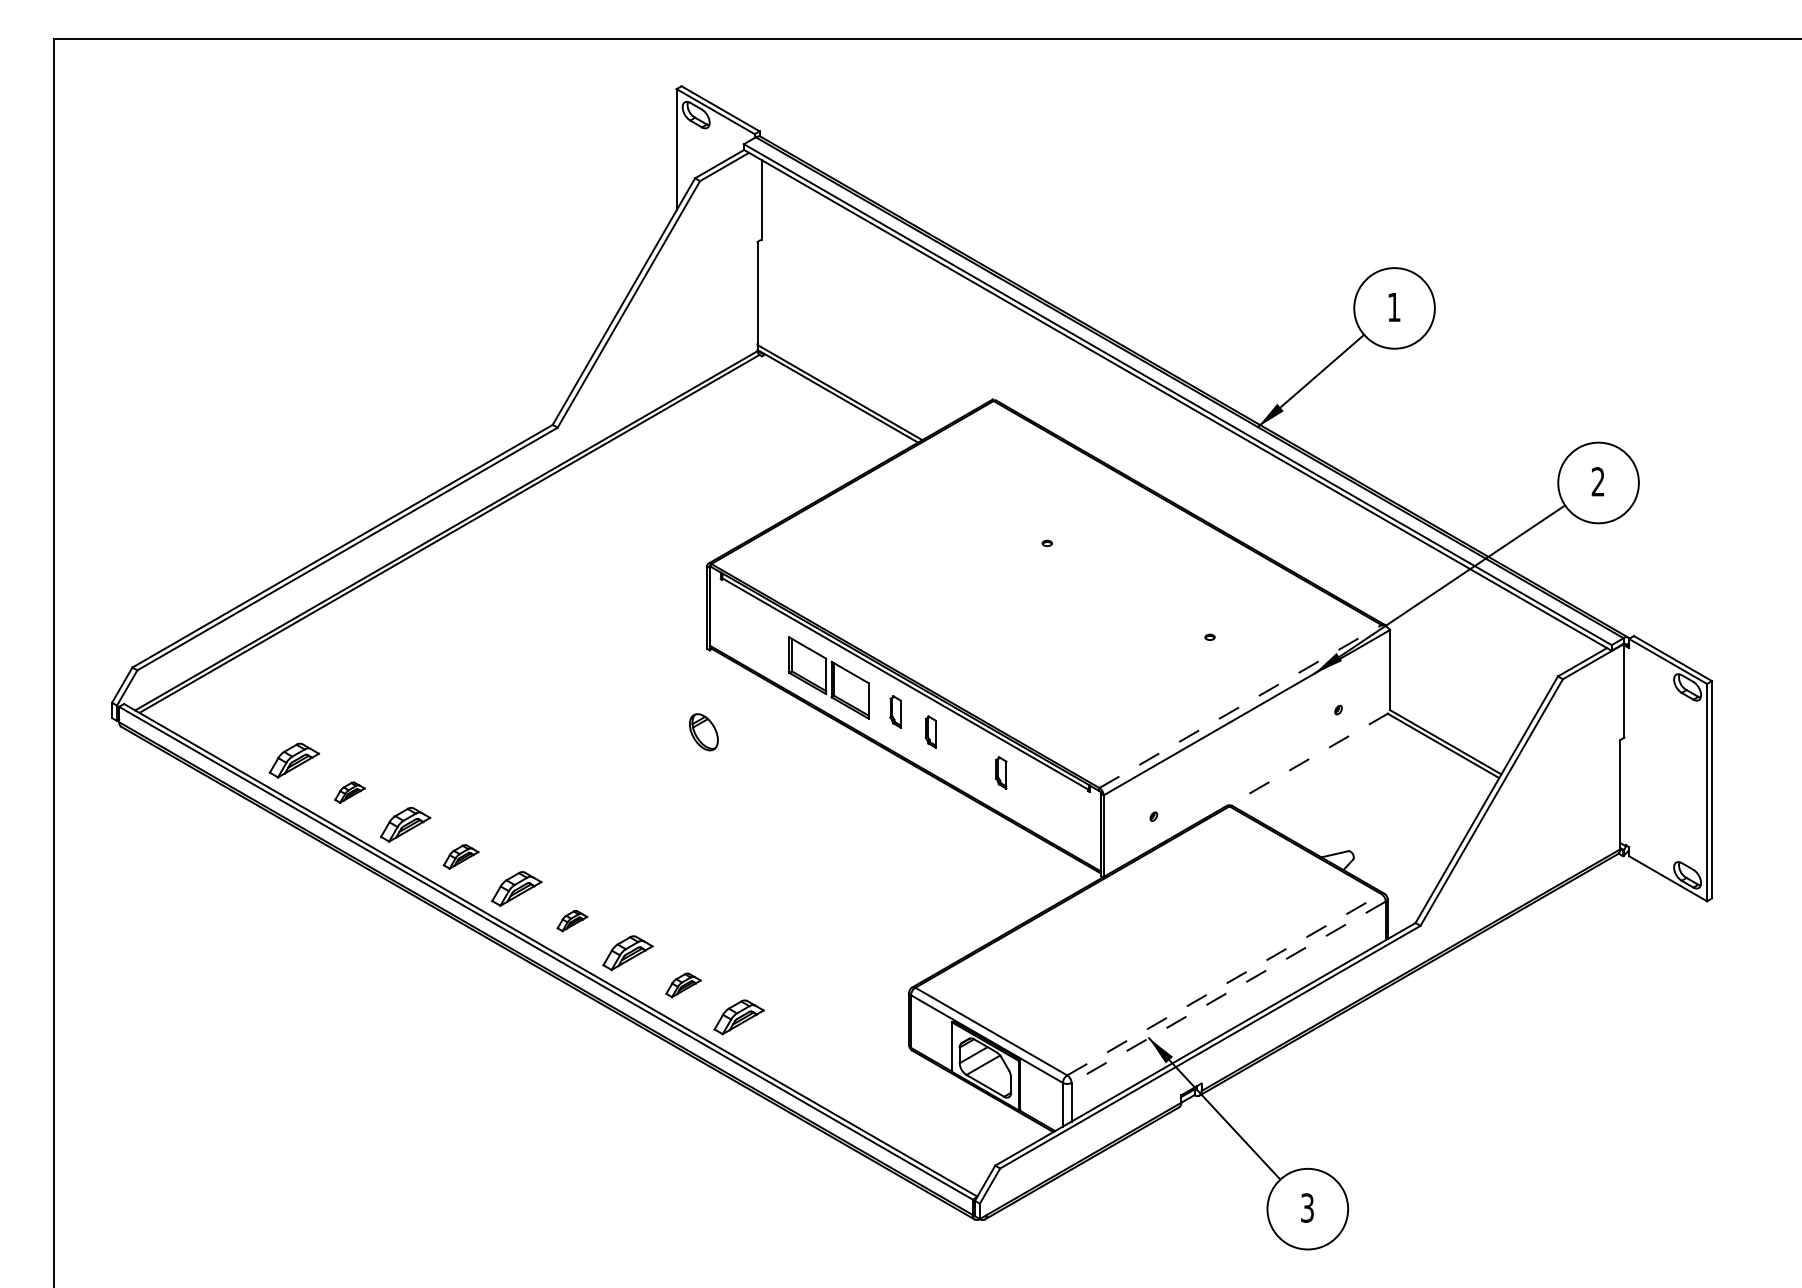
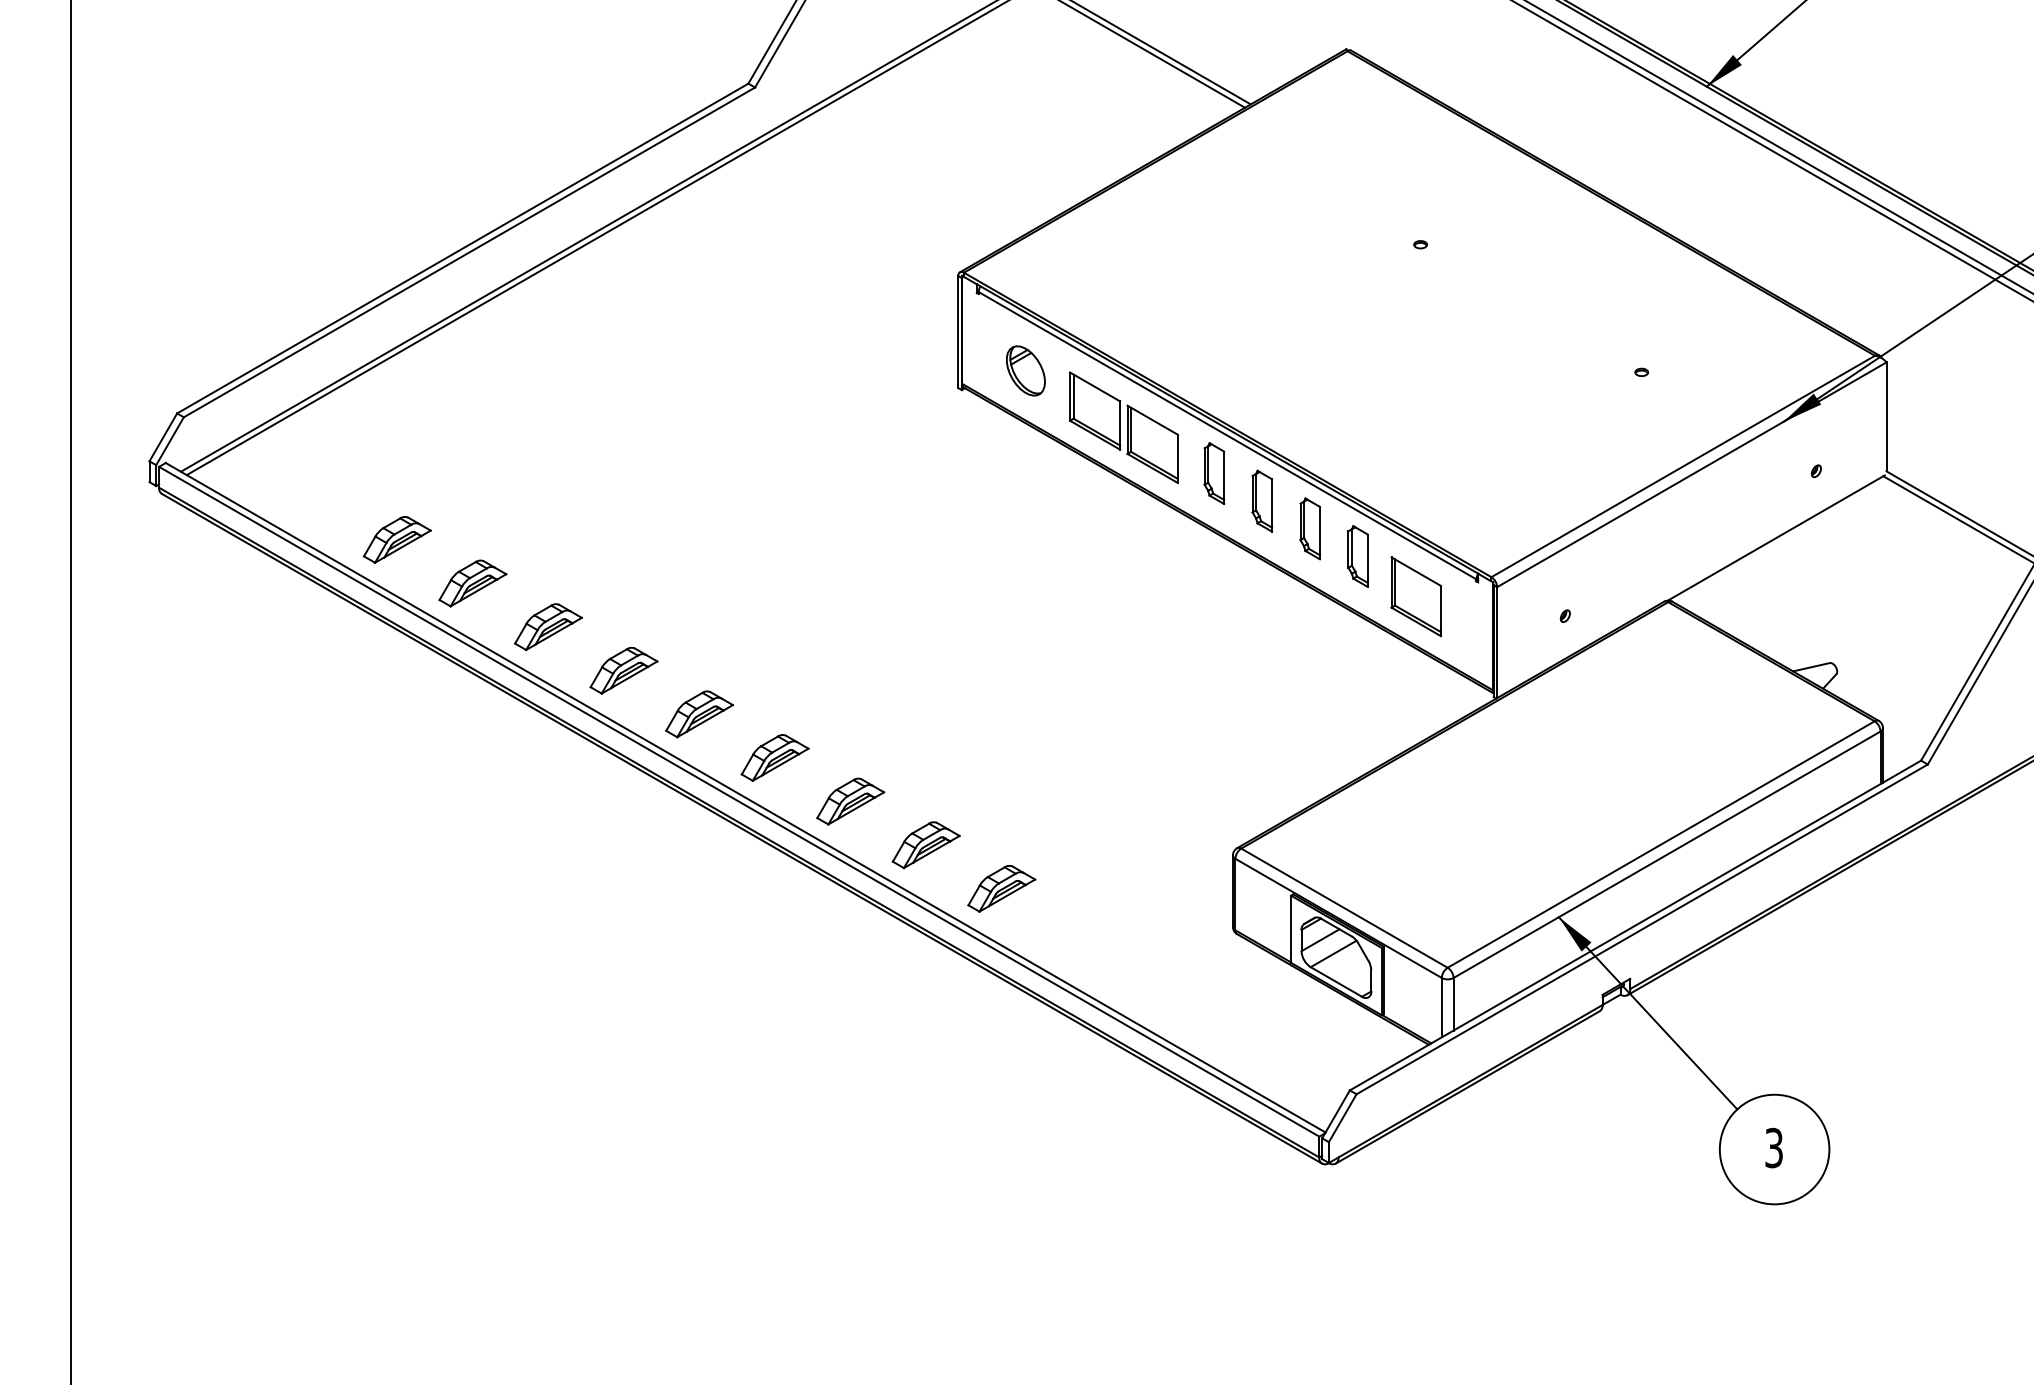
line: (1240, 706) -> (1683, 466), dashed -> solid
part: (895, 711) -> (1214, 473), size x1.43
part: (930, 731) -> (1261, 500), size x1.43
part: (703, 732) -> (1025, 371), moved
part: (965, 752) -> (1309, 528), added
line: (1308, 759) -> (1775, 538), dashed -> solid
part: (1001, 772) -> (1358, 556), size x1.43
part: (349, 792) -> (472, 583), size x1.67
part: (1043, 802) -> (1415, 596), added
part: (460, 856) -> (623, 670), size x1.43
part: (572, 920) -> (775, 757), size x1.67
line: (1224, 984) -> (1661, 844), dashed -> solid
part: (683, 985) -> (926, 845), size x1.43
line: (1228, 992) -> (1666, 855), dashed -> solid

